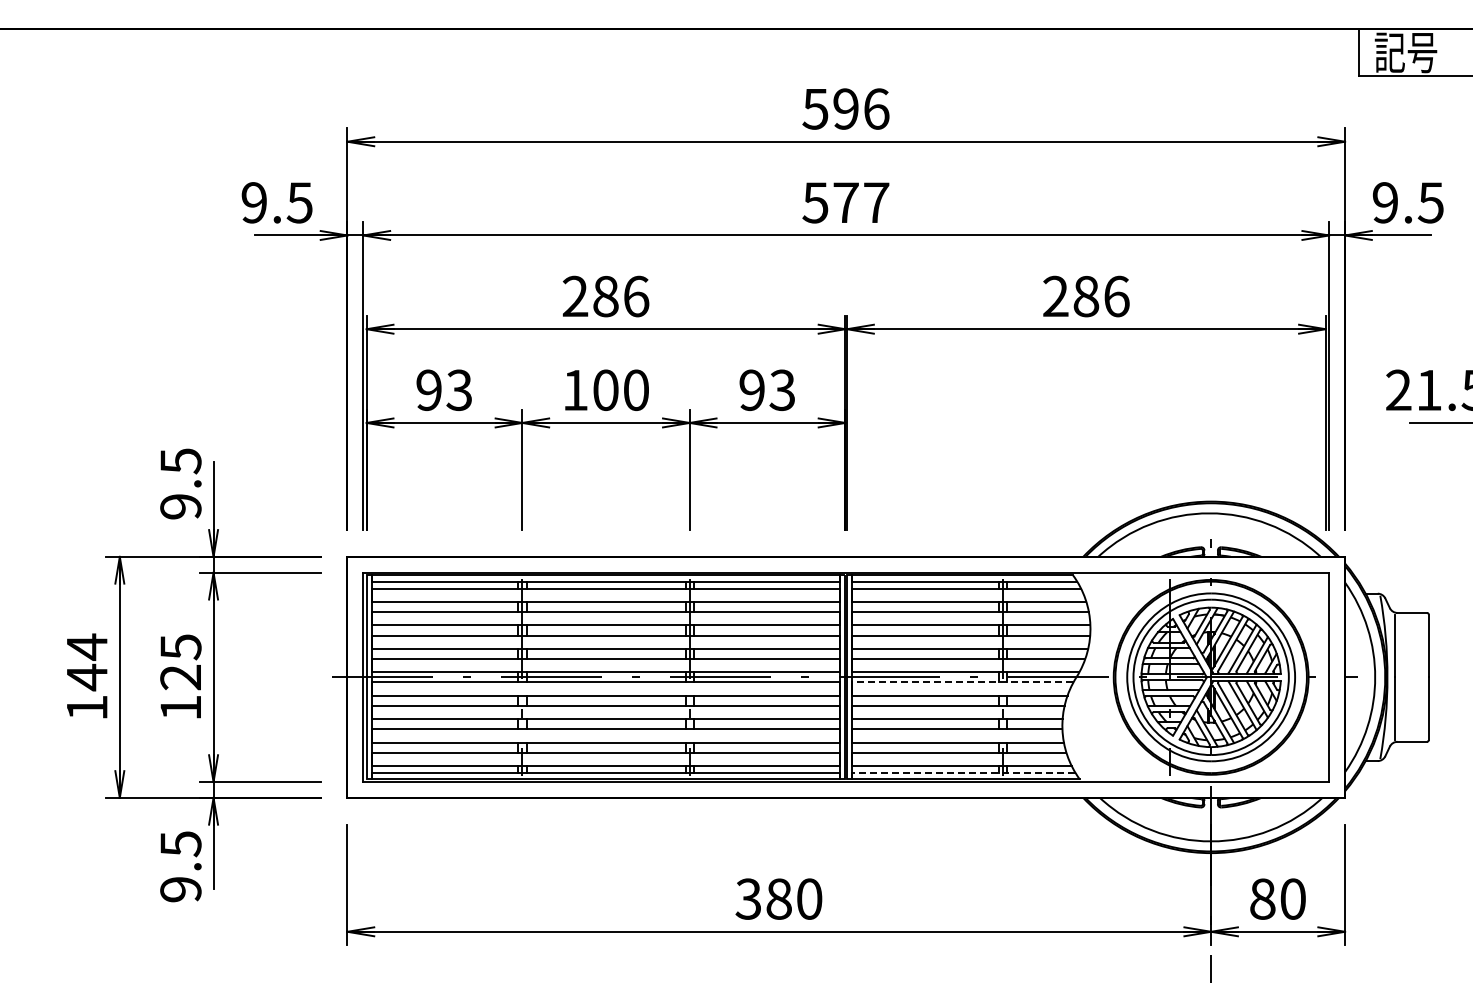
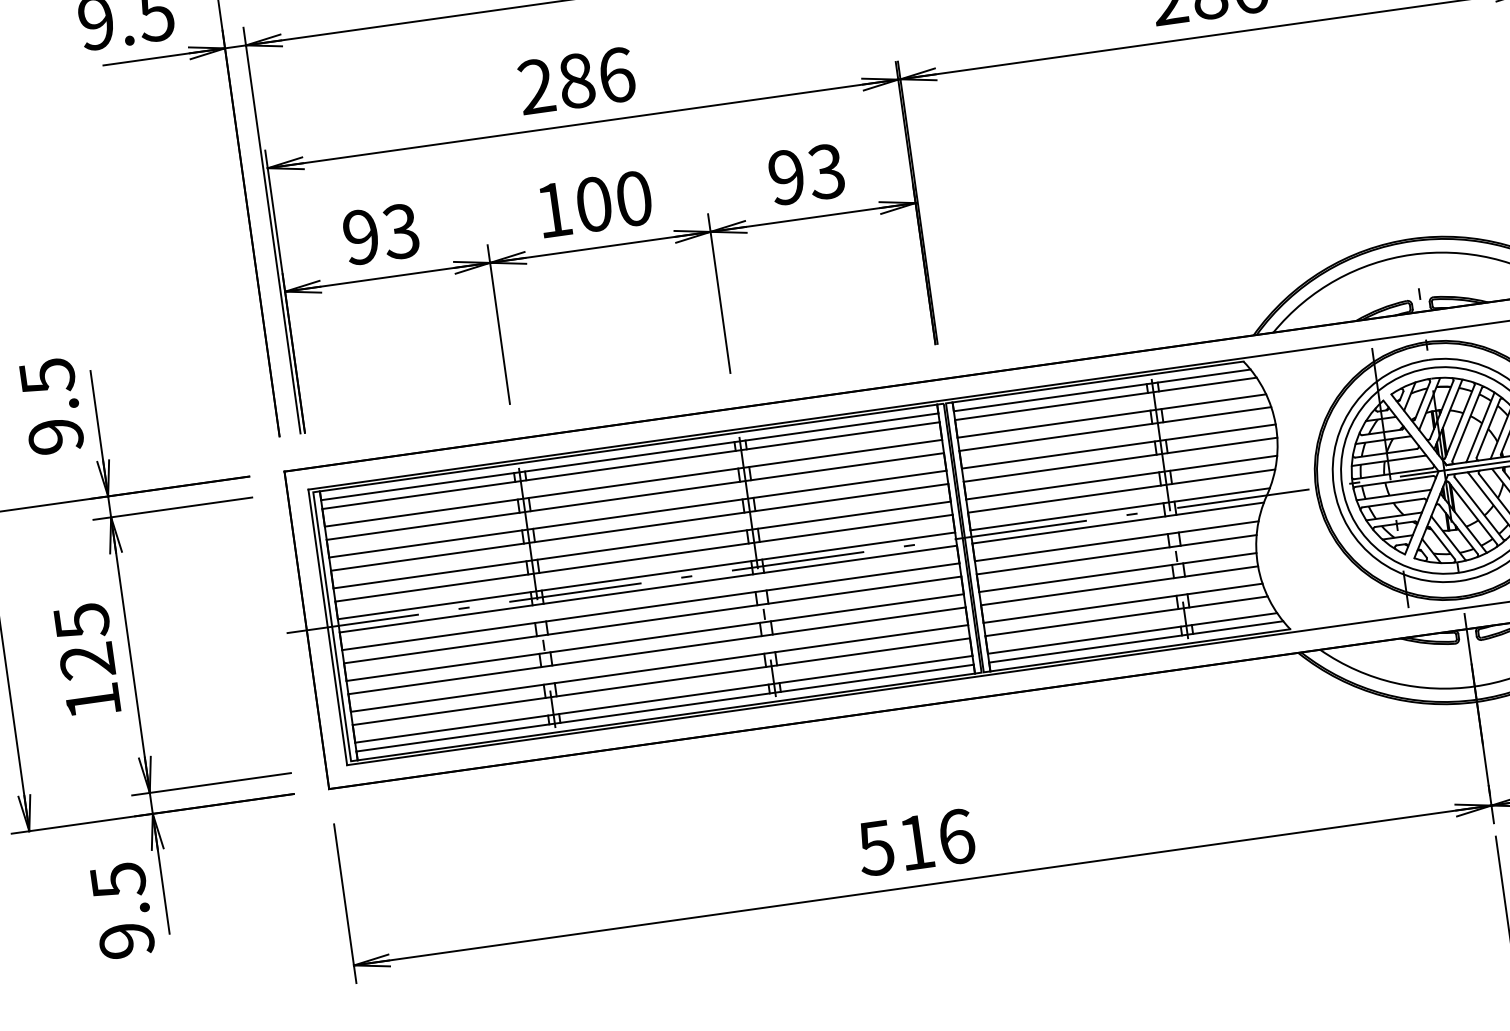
line: (962, 682) -> (1117, 523), dashed -> solid
line: (963, 772) -> (1135, 641), dashed -> solid
text: (778, 898) -> (915, 841), 380 -> 516

